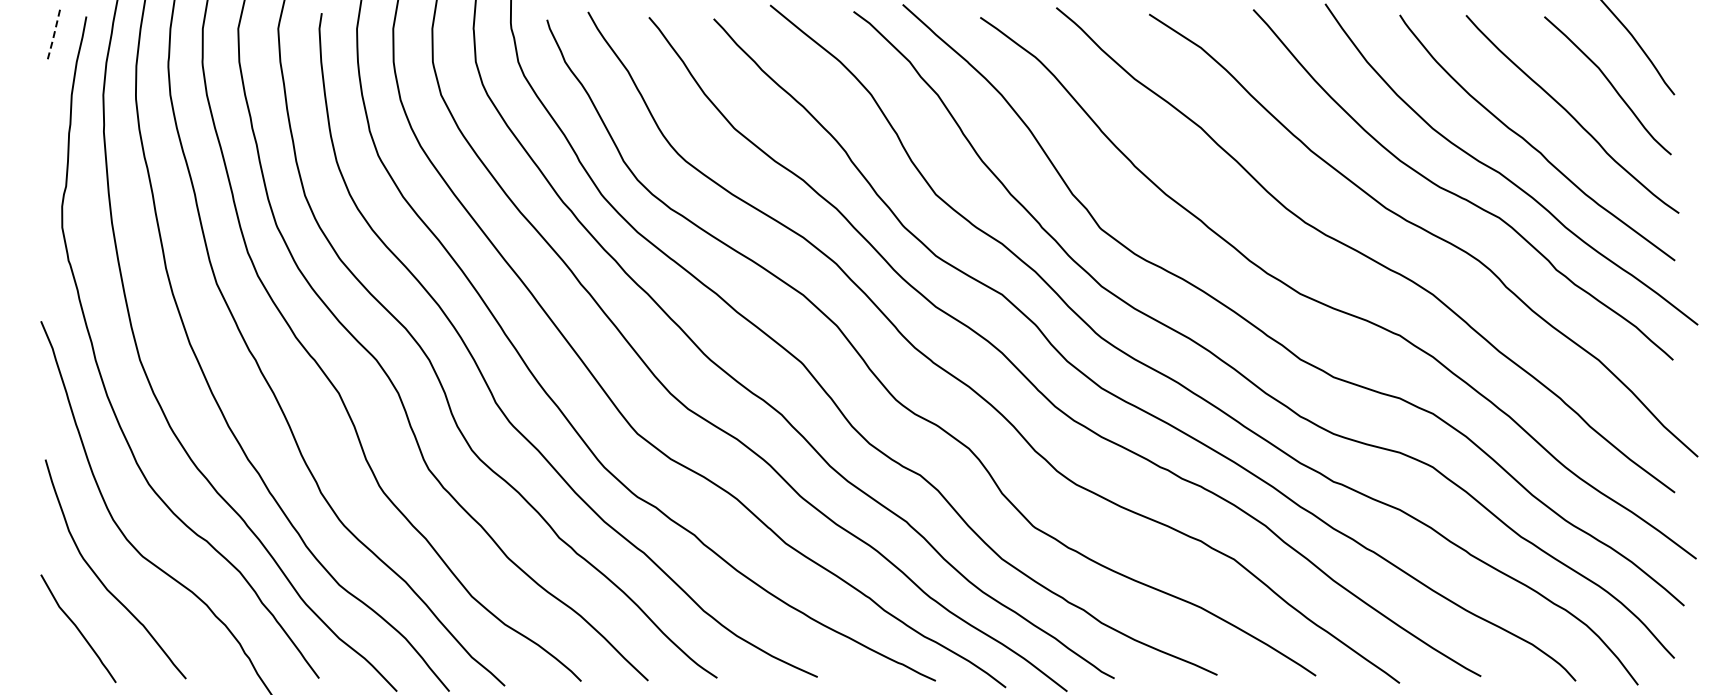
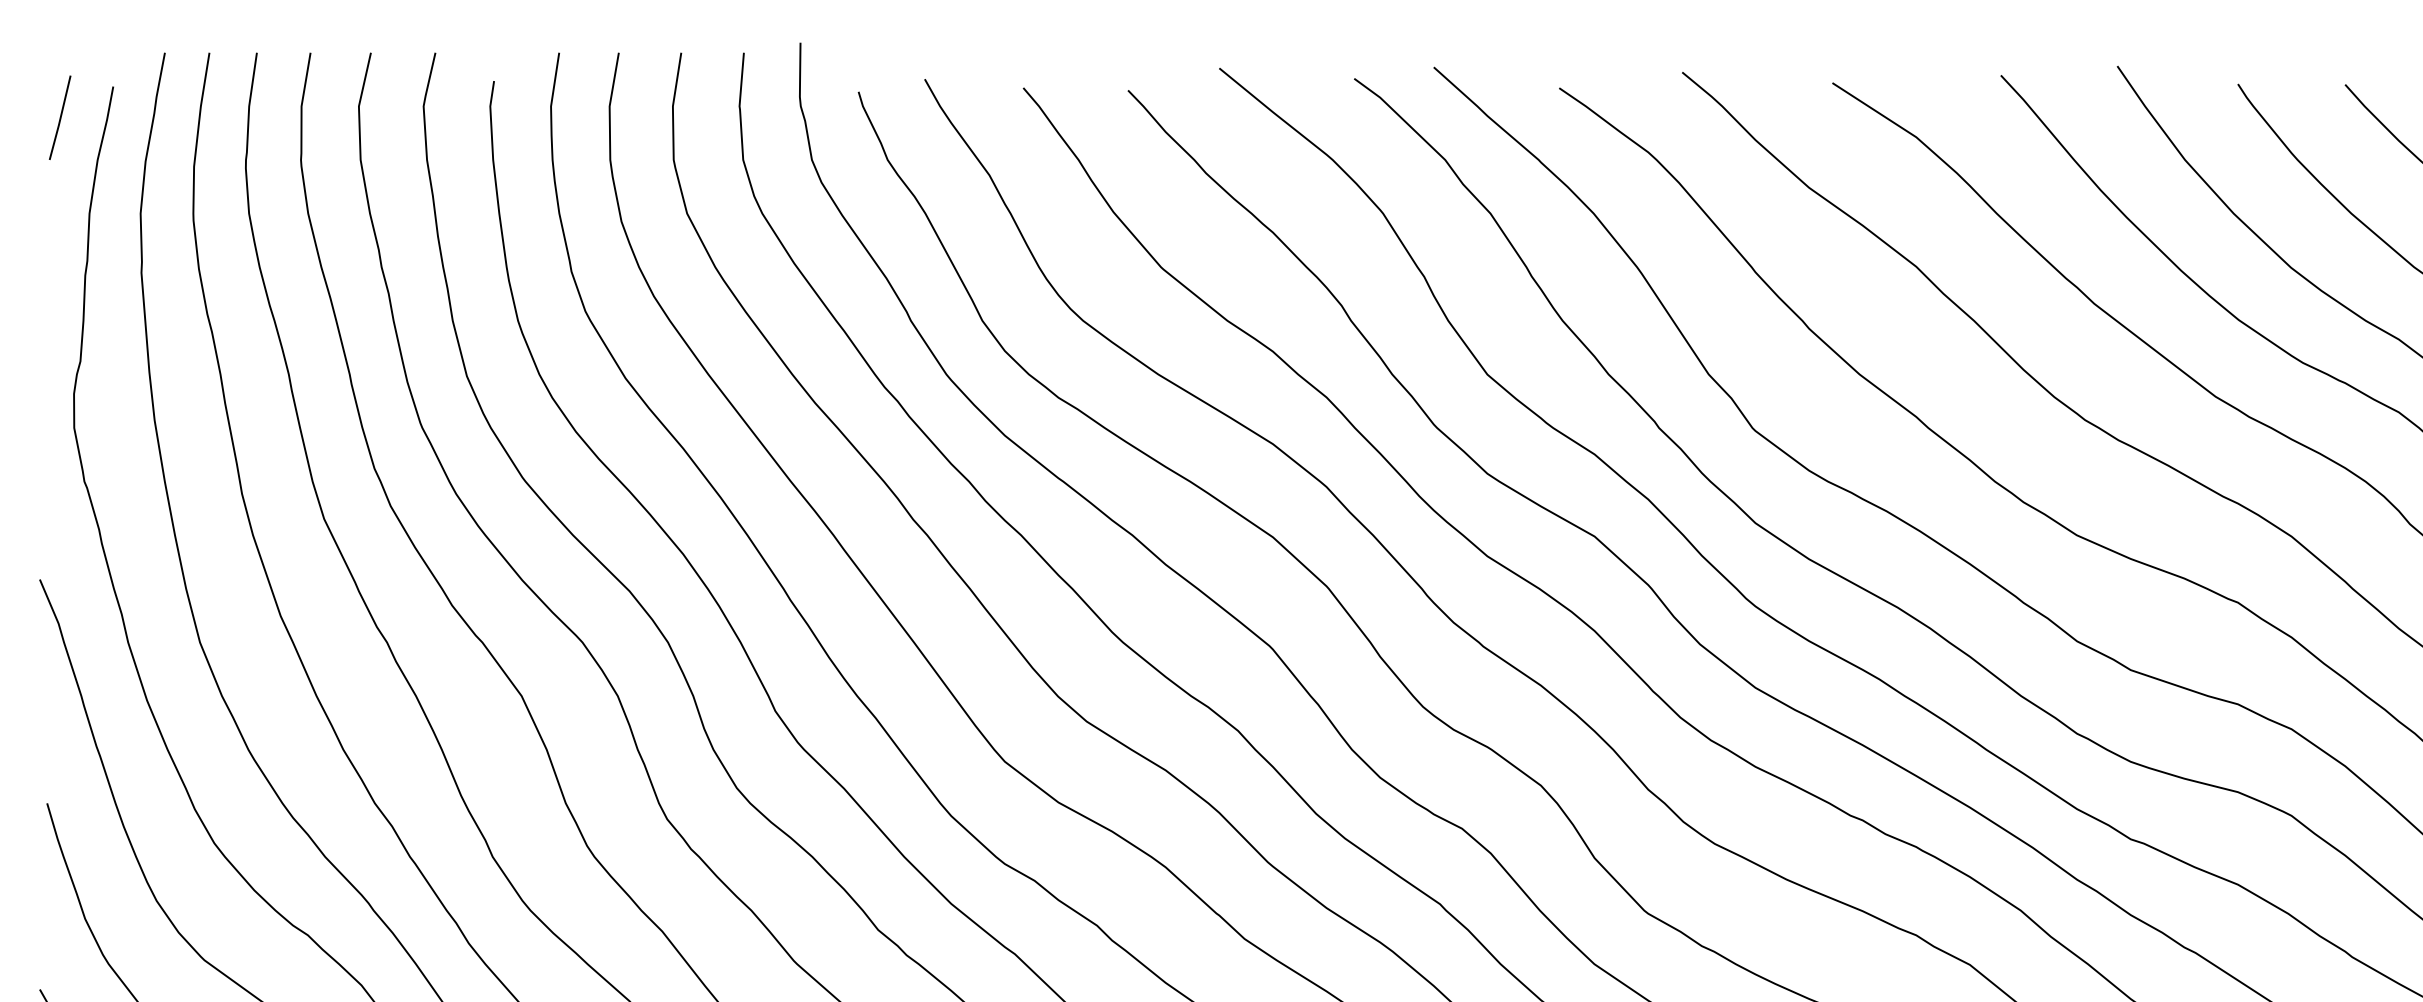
line: (53, 36) -> (60, 118), dashed -> solid

